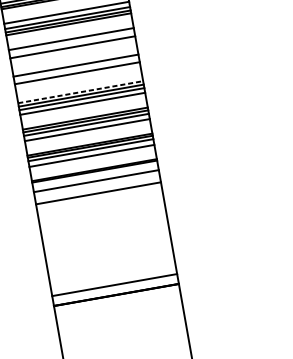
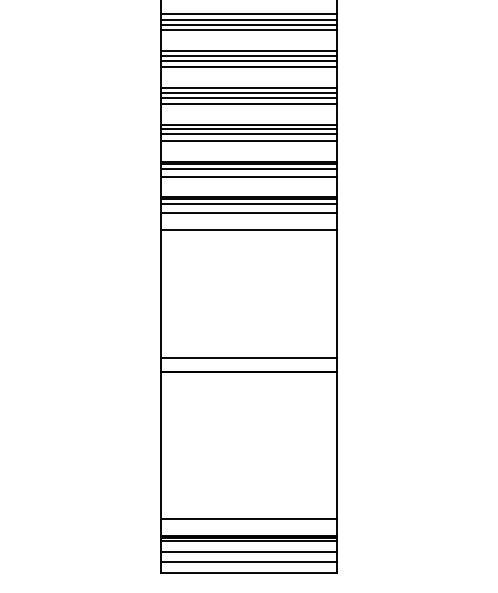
line: (71, 44) -> (248, 20), added
line: (72, 50) -> (248, 29), added
line: (76, 69) -> (248, 56), added
line: (77, 77) -> (248, 67), added
line: (80, 91) -> (248, 87), dashed -> solid
line: (94, 174) -> (248, 203), added

